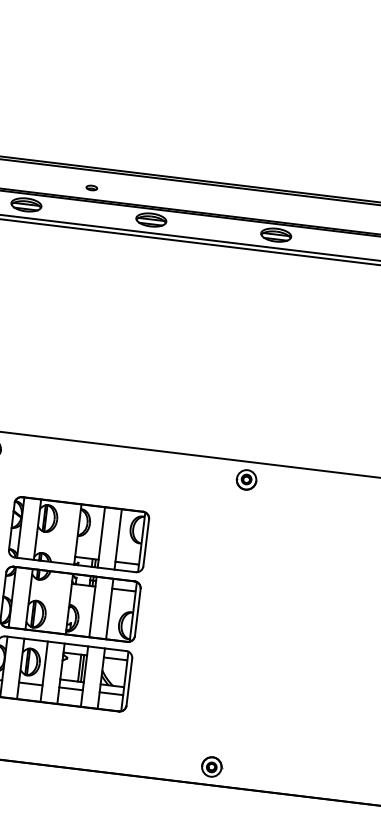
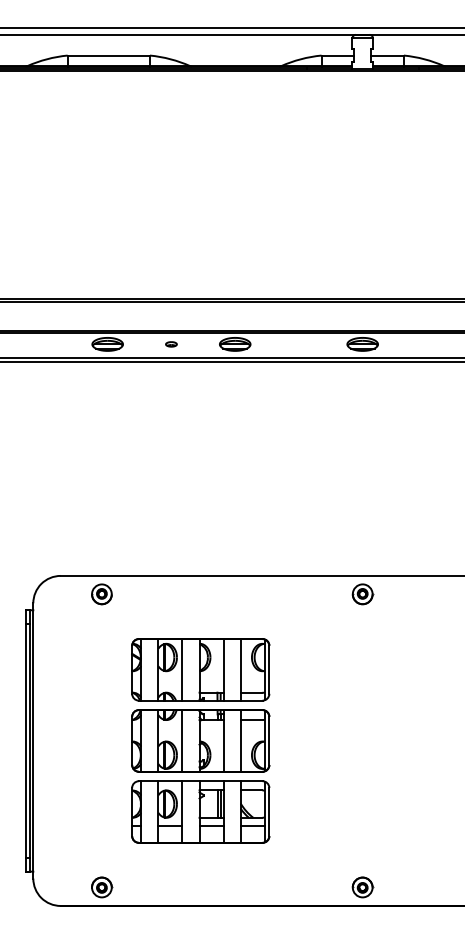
part: (91, 188) -> (171, 344), moved
line: (61, 532) -> (182, 669), added
line: (52, 601) -> (182, 740), added

